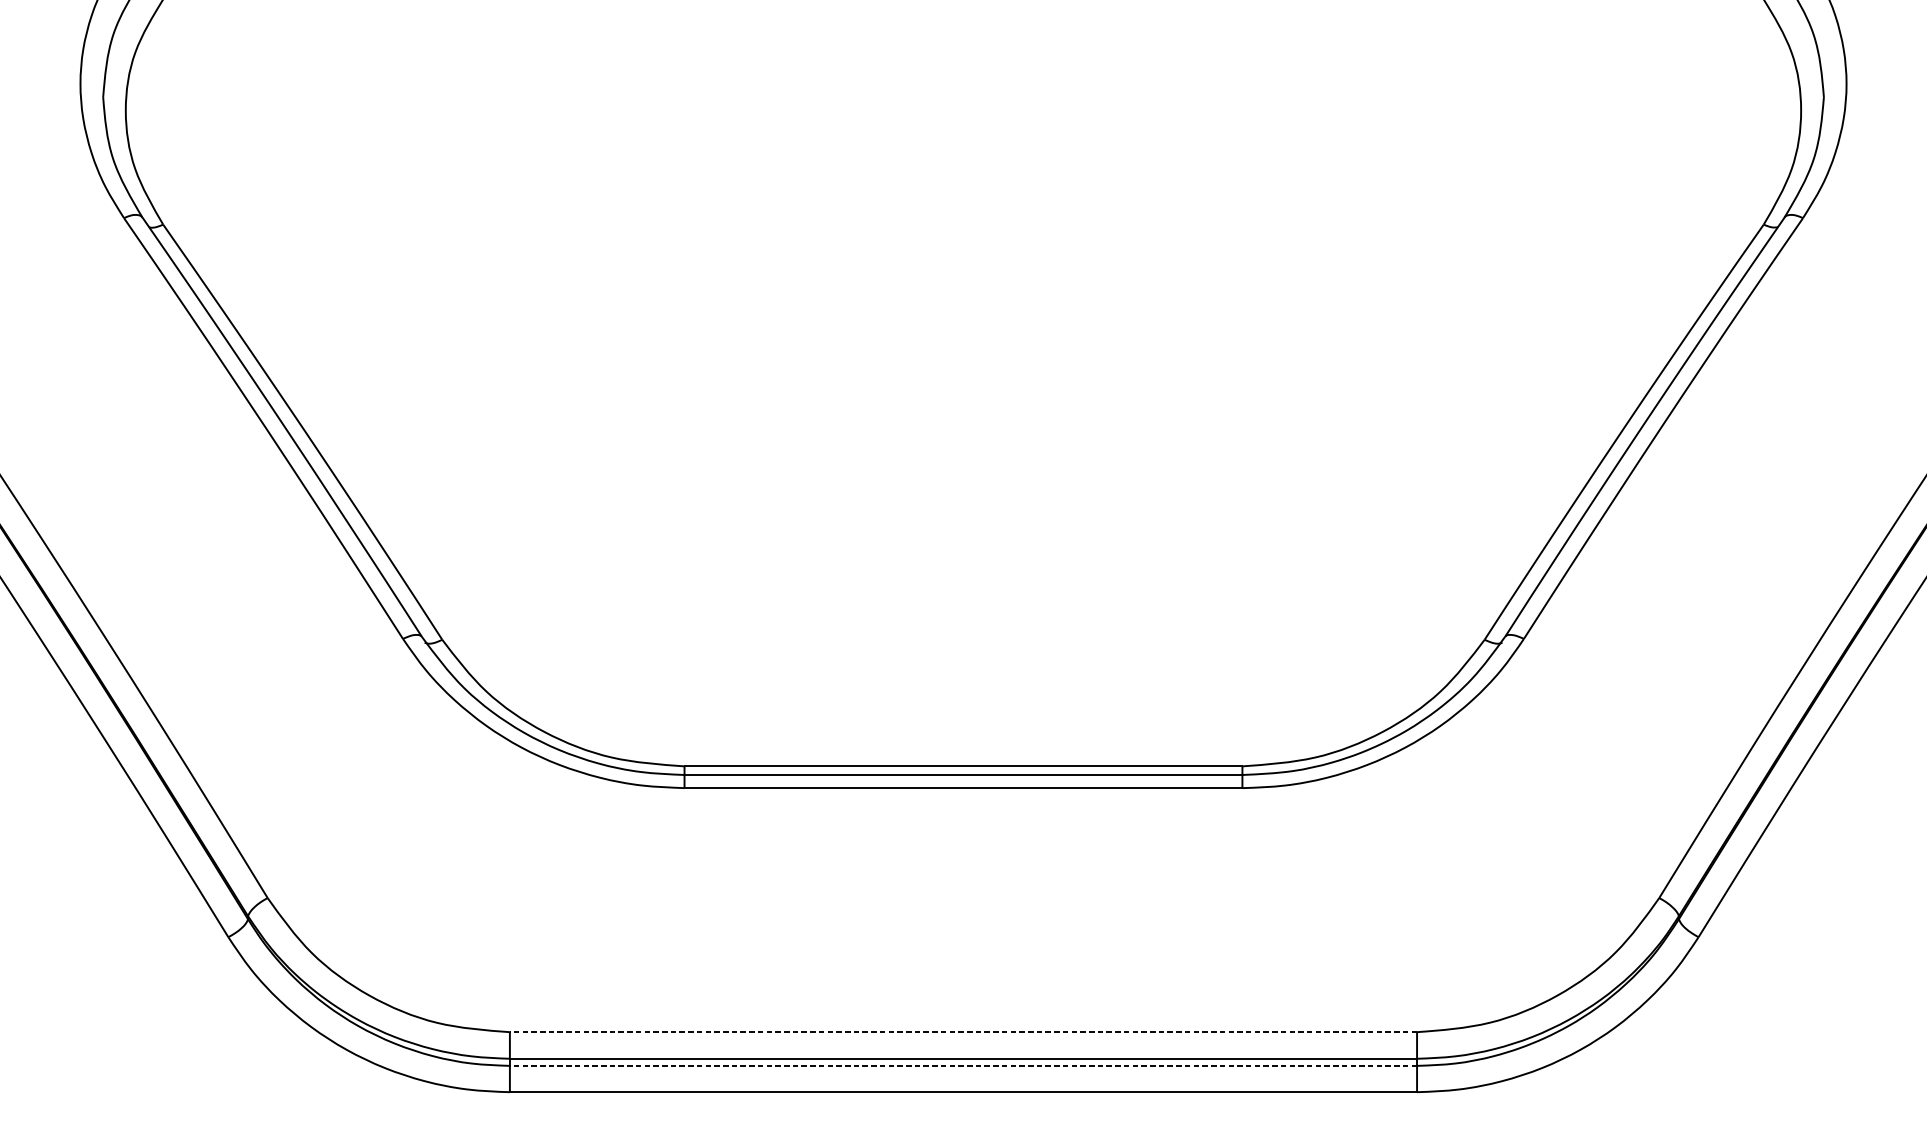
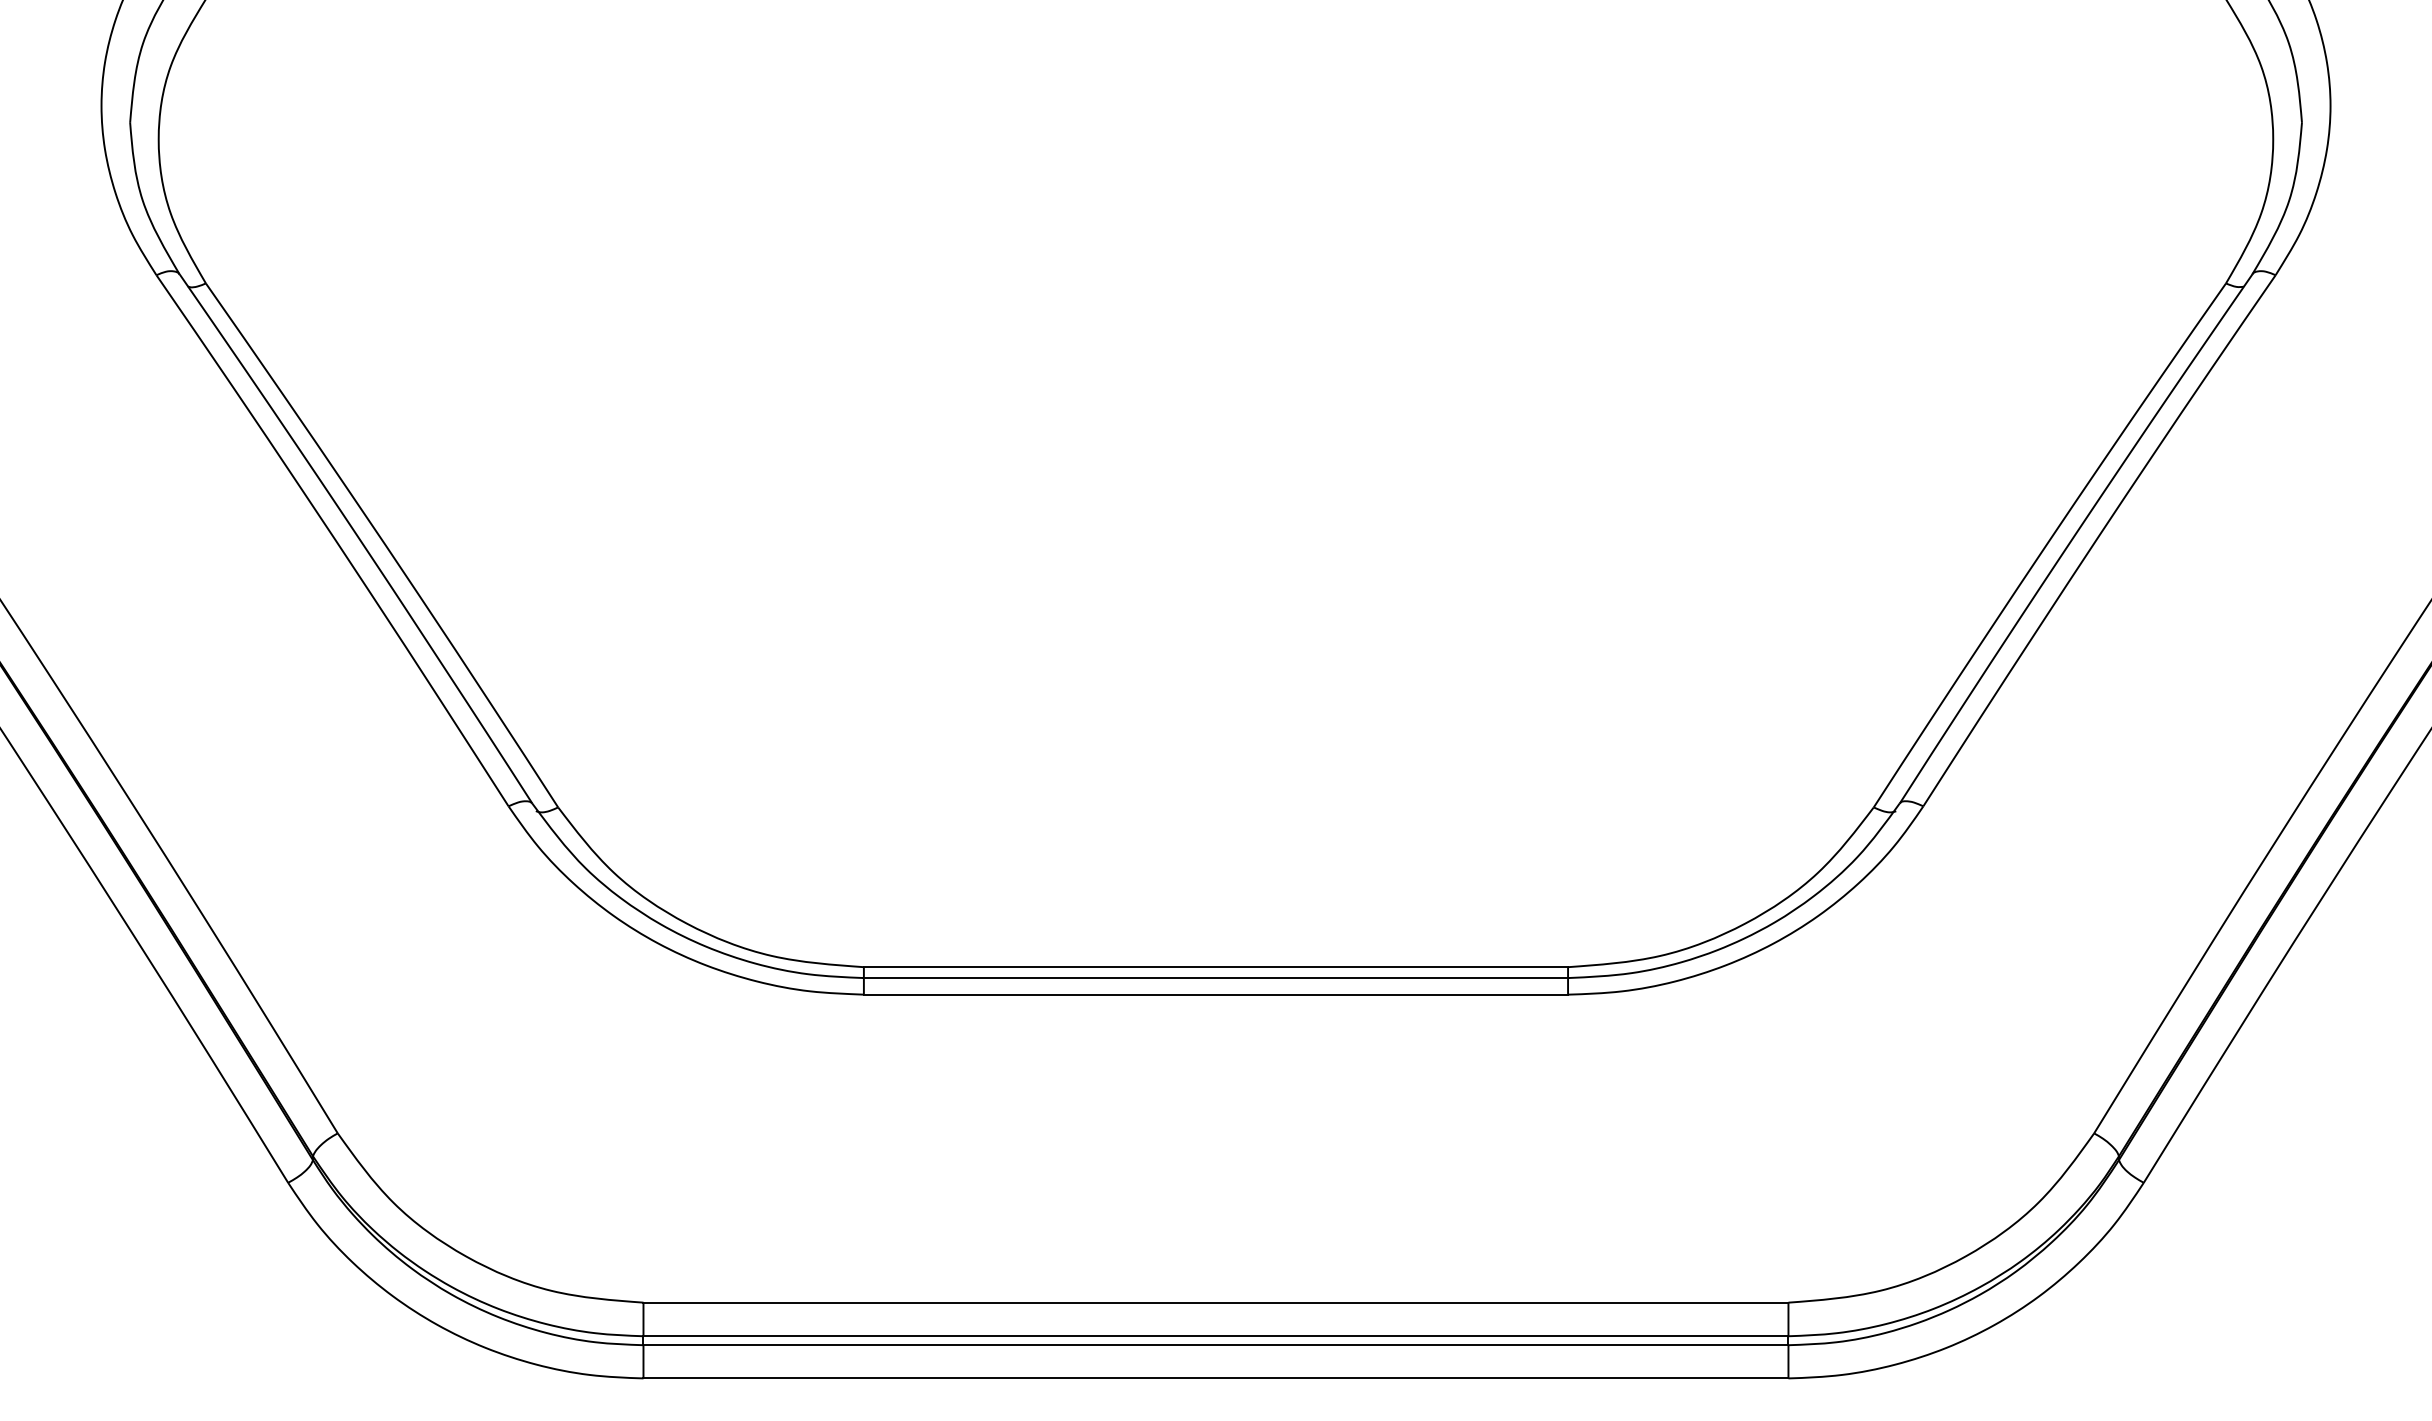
line: (963, 1032) -> (1215, 1302), dashed -> solid
line: (963, 1066) -> (1215, 1345), dashed -> solid

